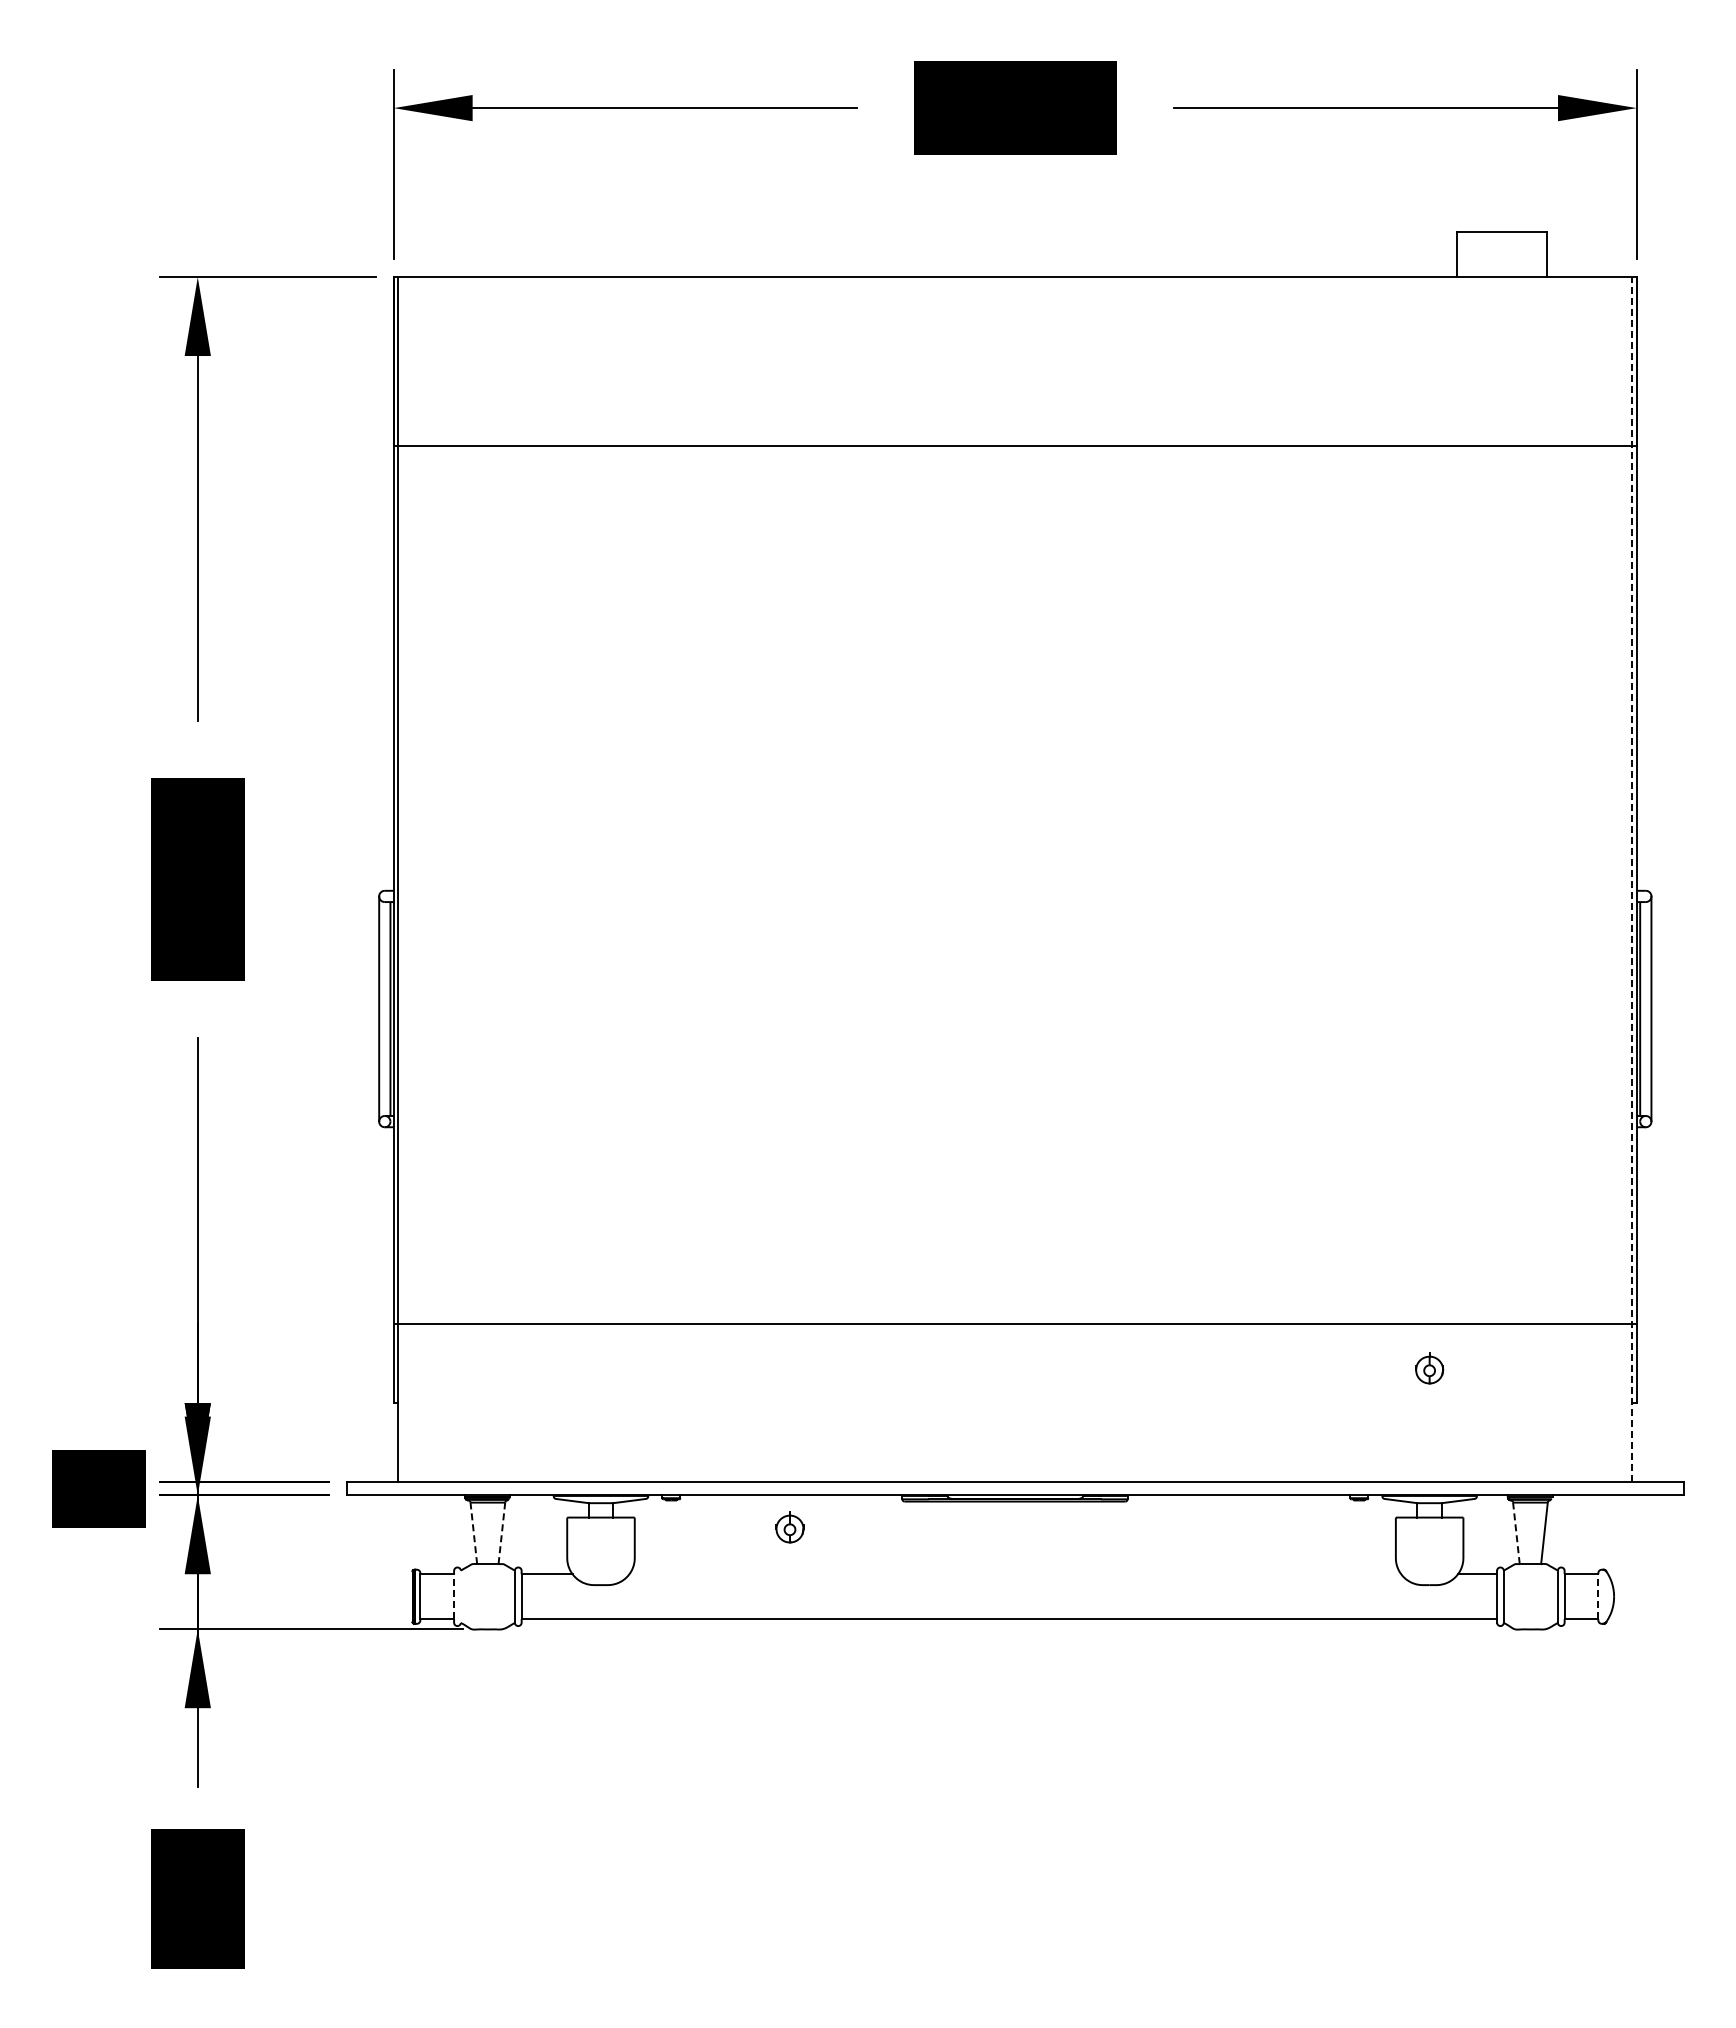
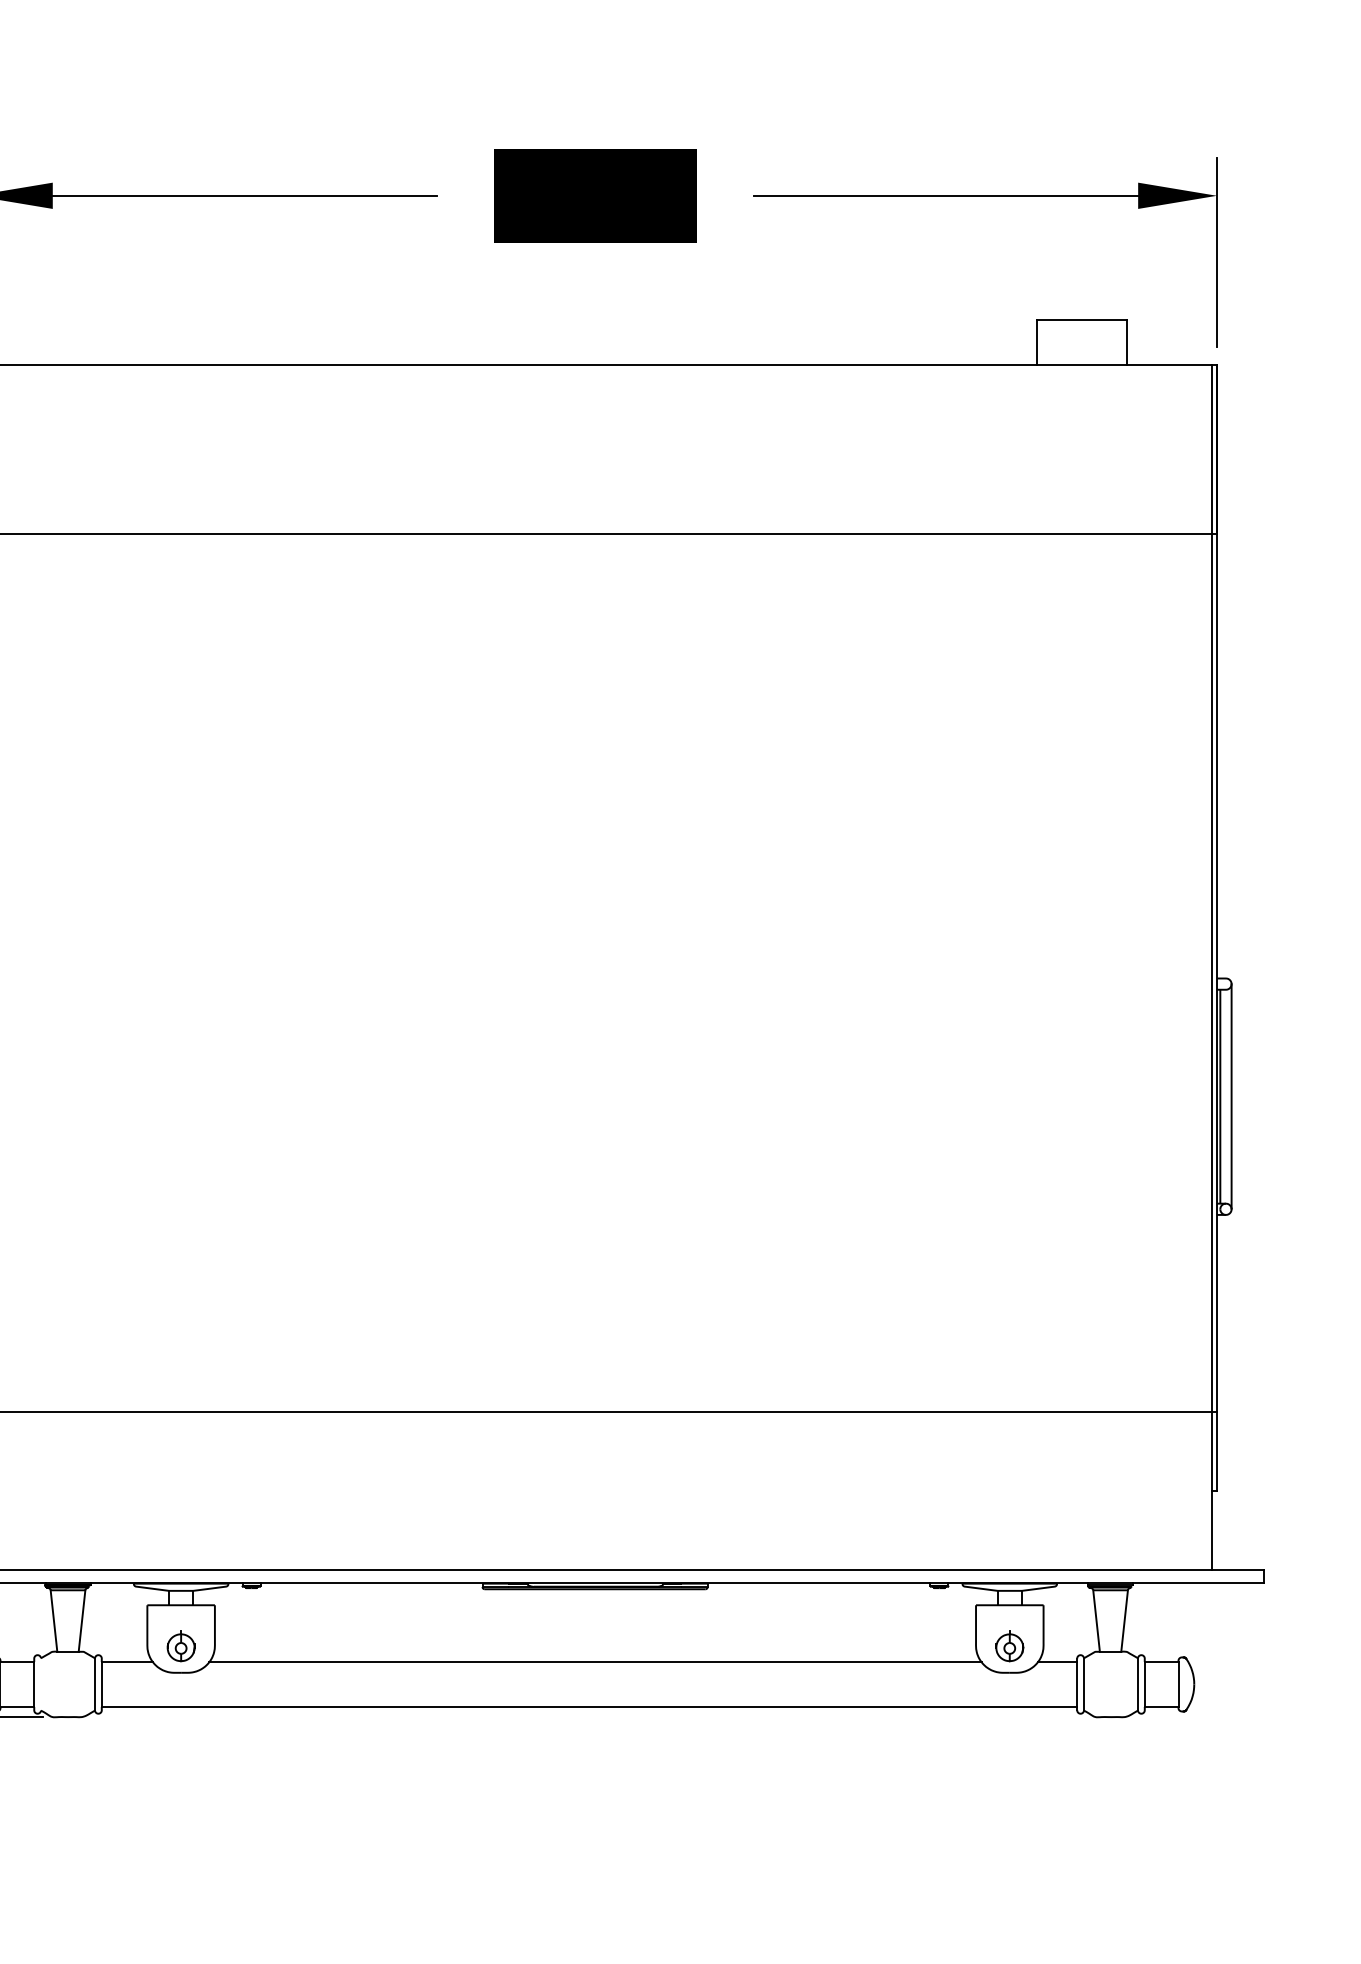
line: (1632, 879) -> (1212, 967), dashed -> solid
part: (1429, 1368) -> (1009, 1646), moved
part: (789, 1527) -> (180, 1646), moved
line: (473, 1533) -> (53, 1621), dashed -> solid
line: (501, 1533) -> (81, 1621), dashed -> solid
line: (1516, 1533) -> (1096, 1621), dashed -> solid
line: (1015, 1574) -> (595, 1662), added
line: (454, 1596) -> (34, 1684), dashed -> solid
line: (1598, 1596) -> (1178, 1684), dashed -> solid

